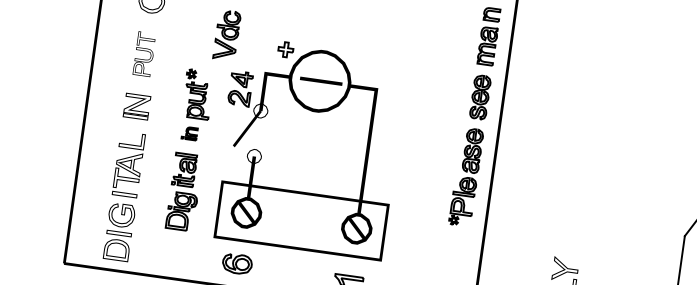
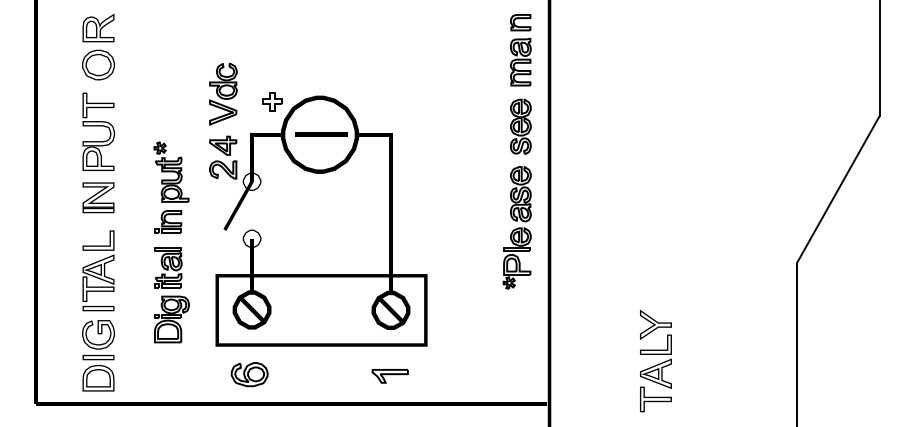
part: (227, 34) -> (223, 93), moved
part: (144, 54) -> (98, 131), size x1.43
part: (189, 133) -> (168, 221), size x1.43

